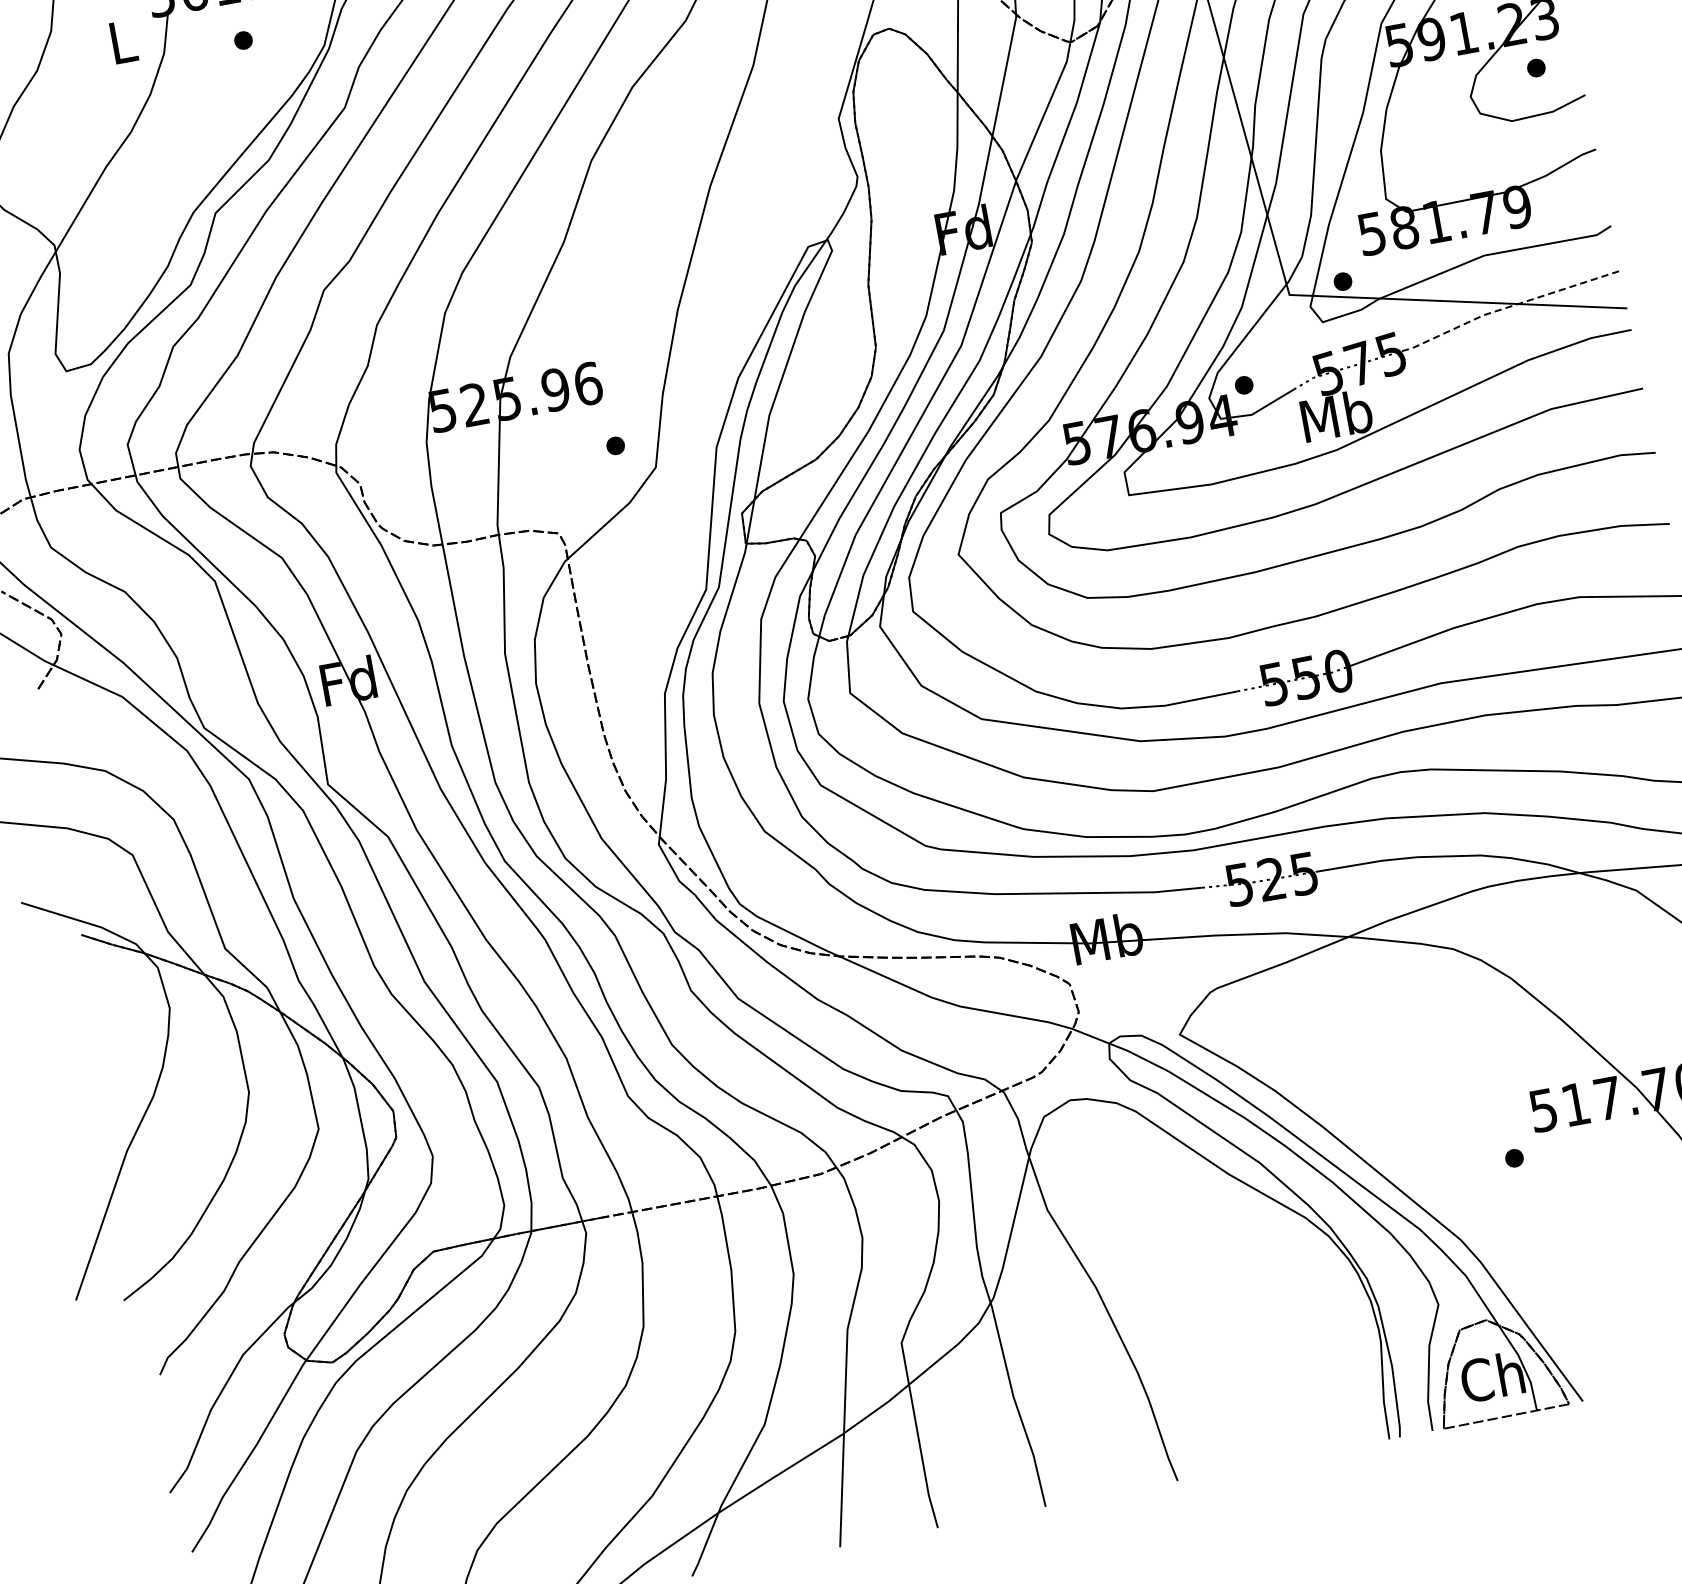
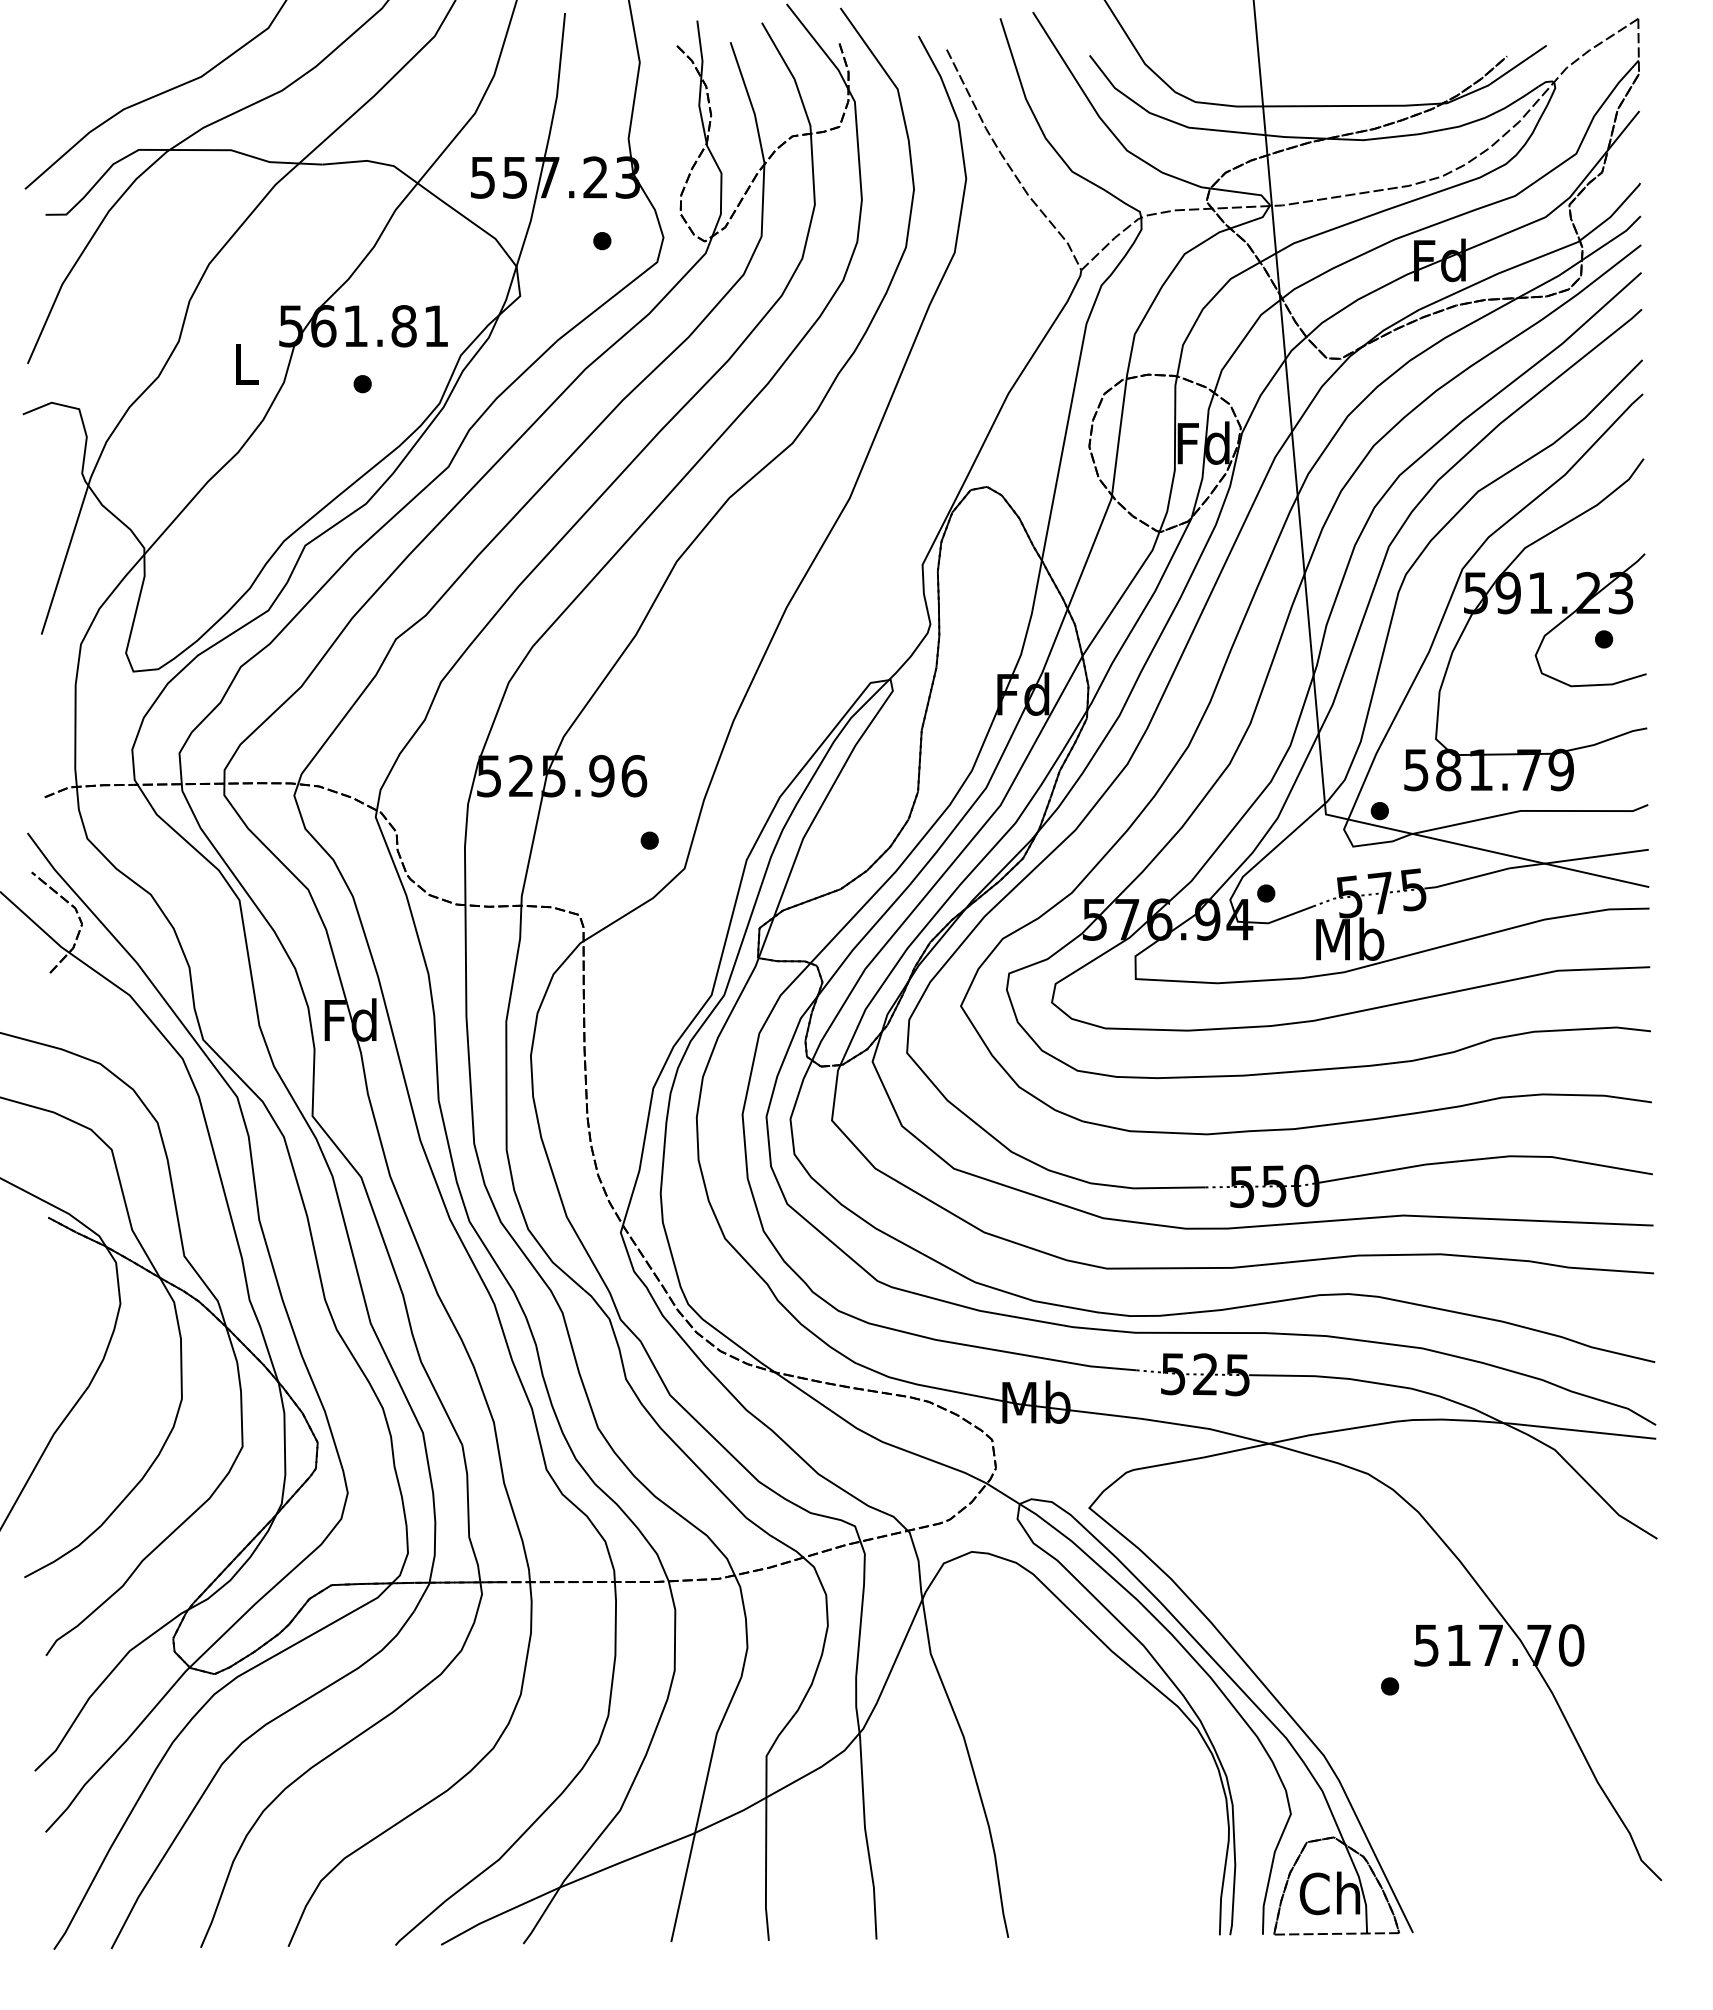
line: (1509, 306) -> (1535, 864), dashed -> solid

